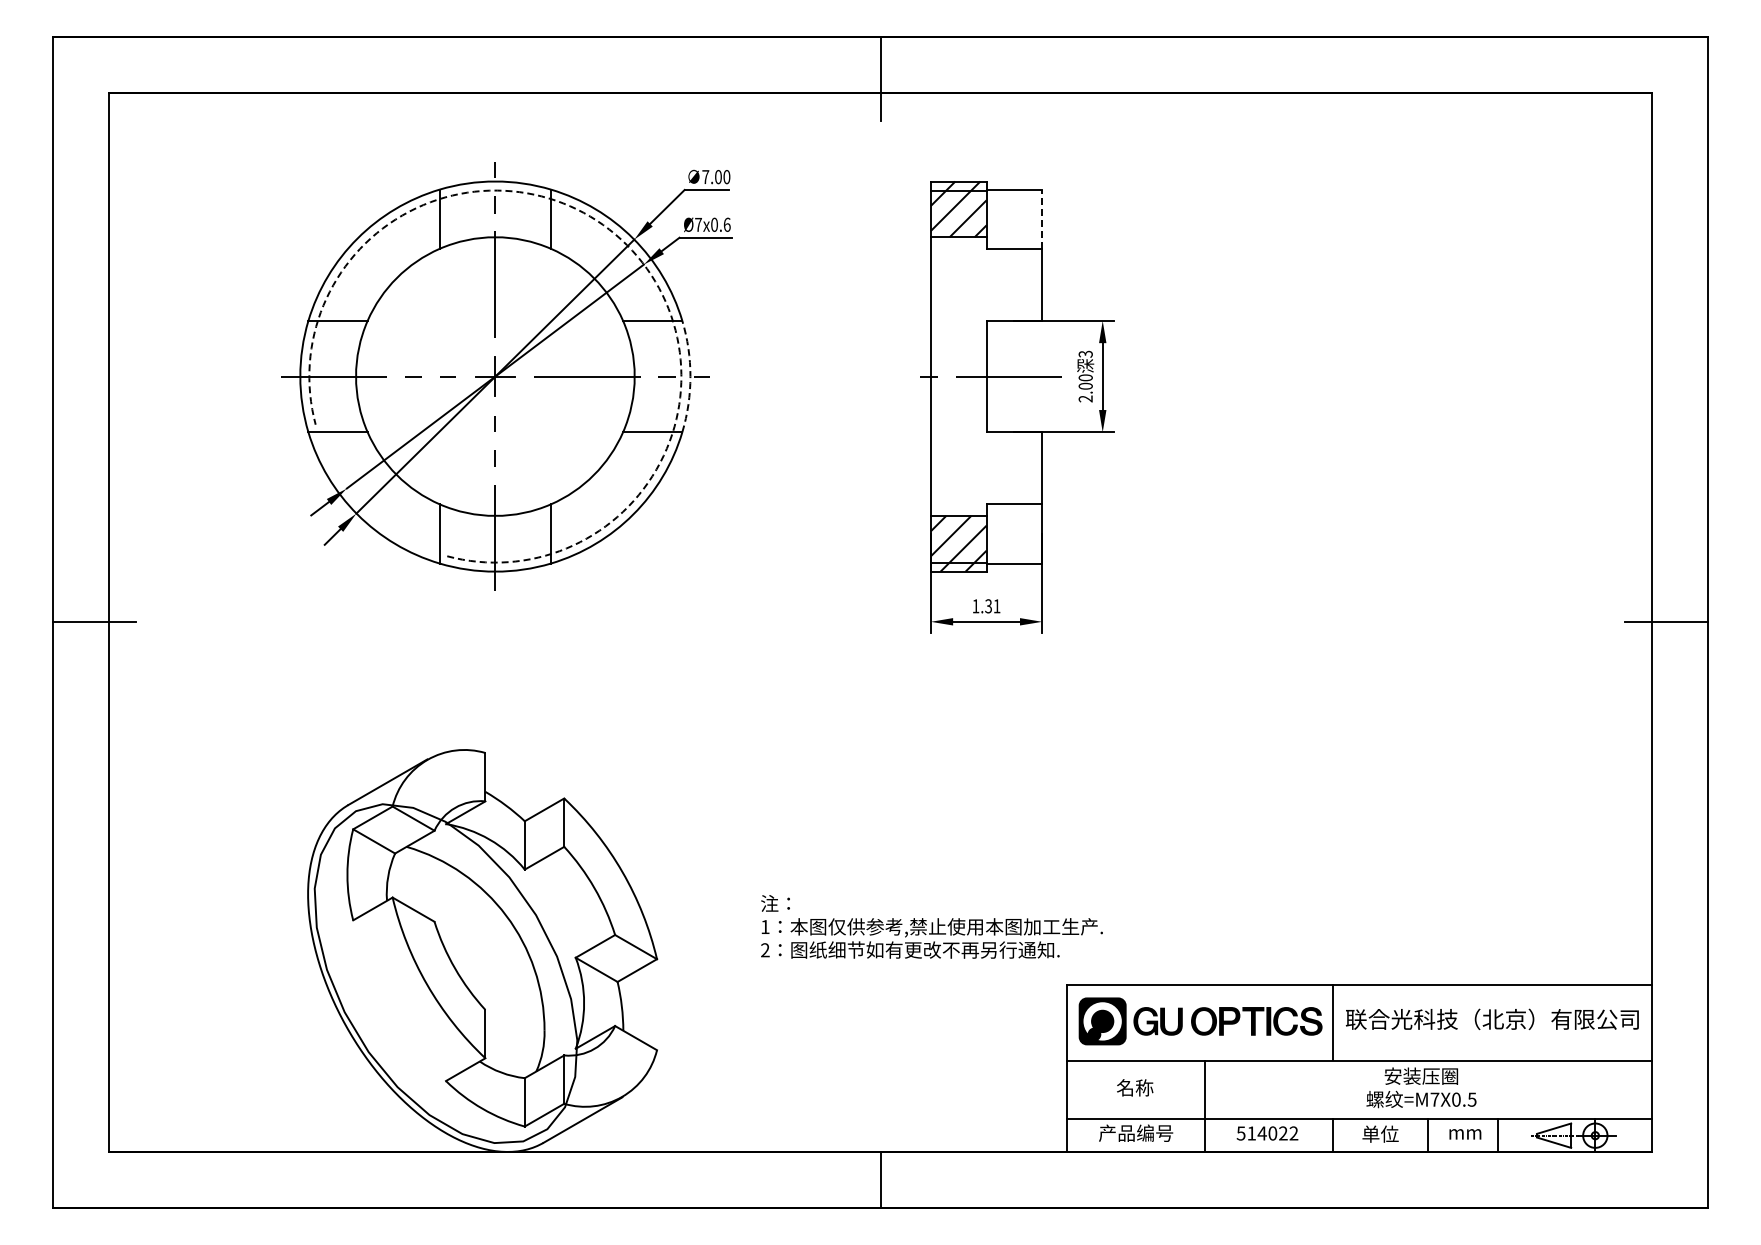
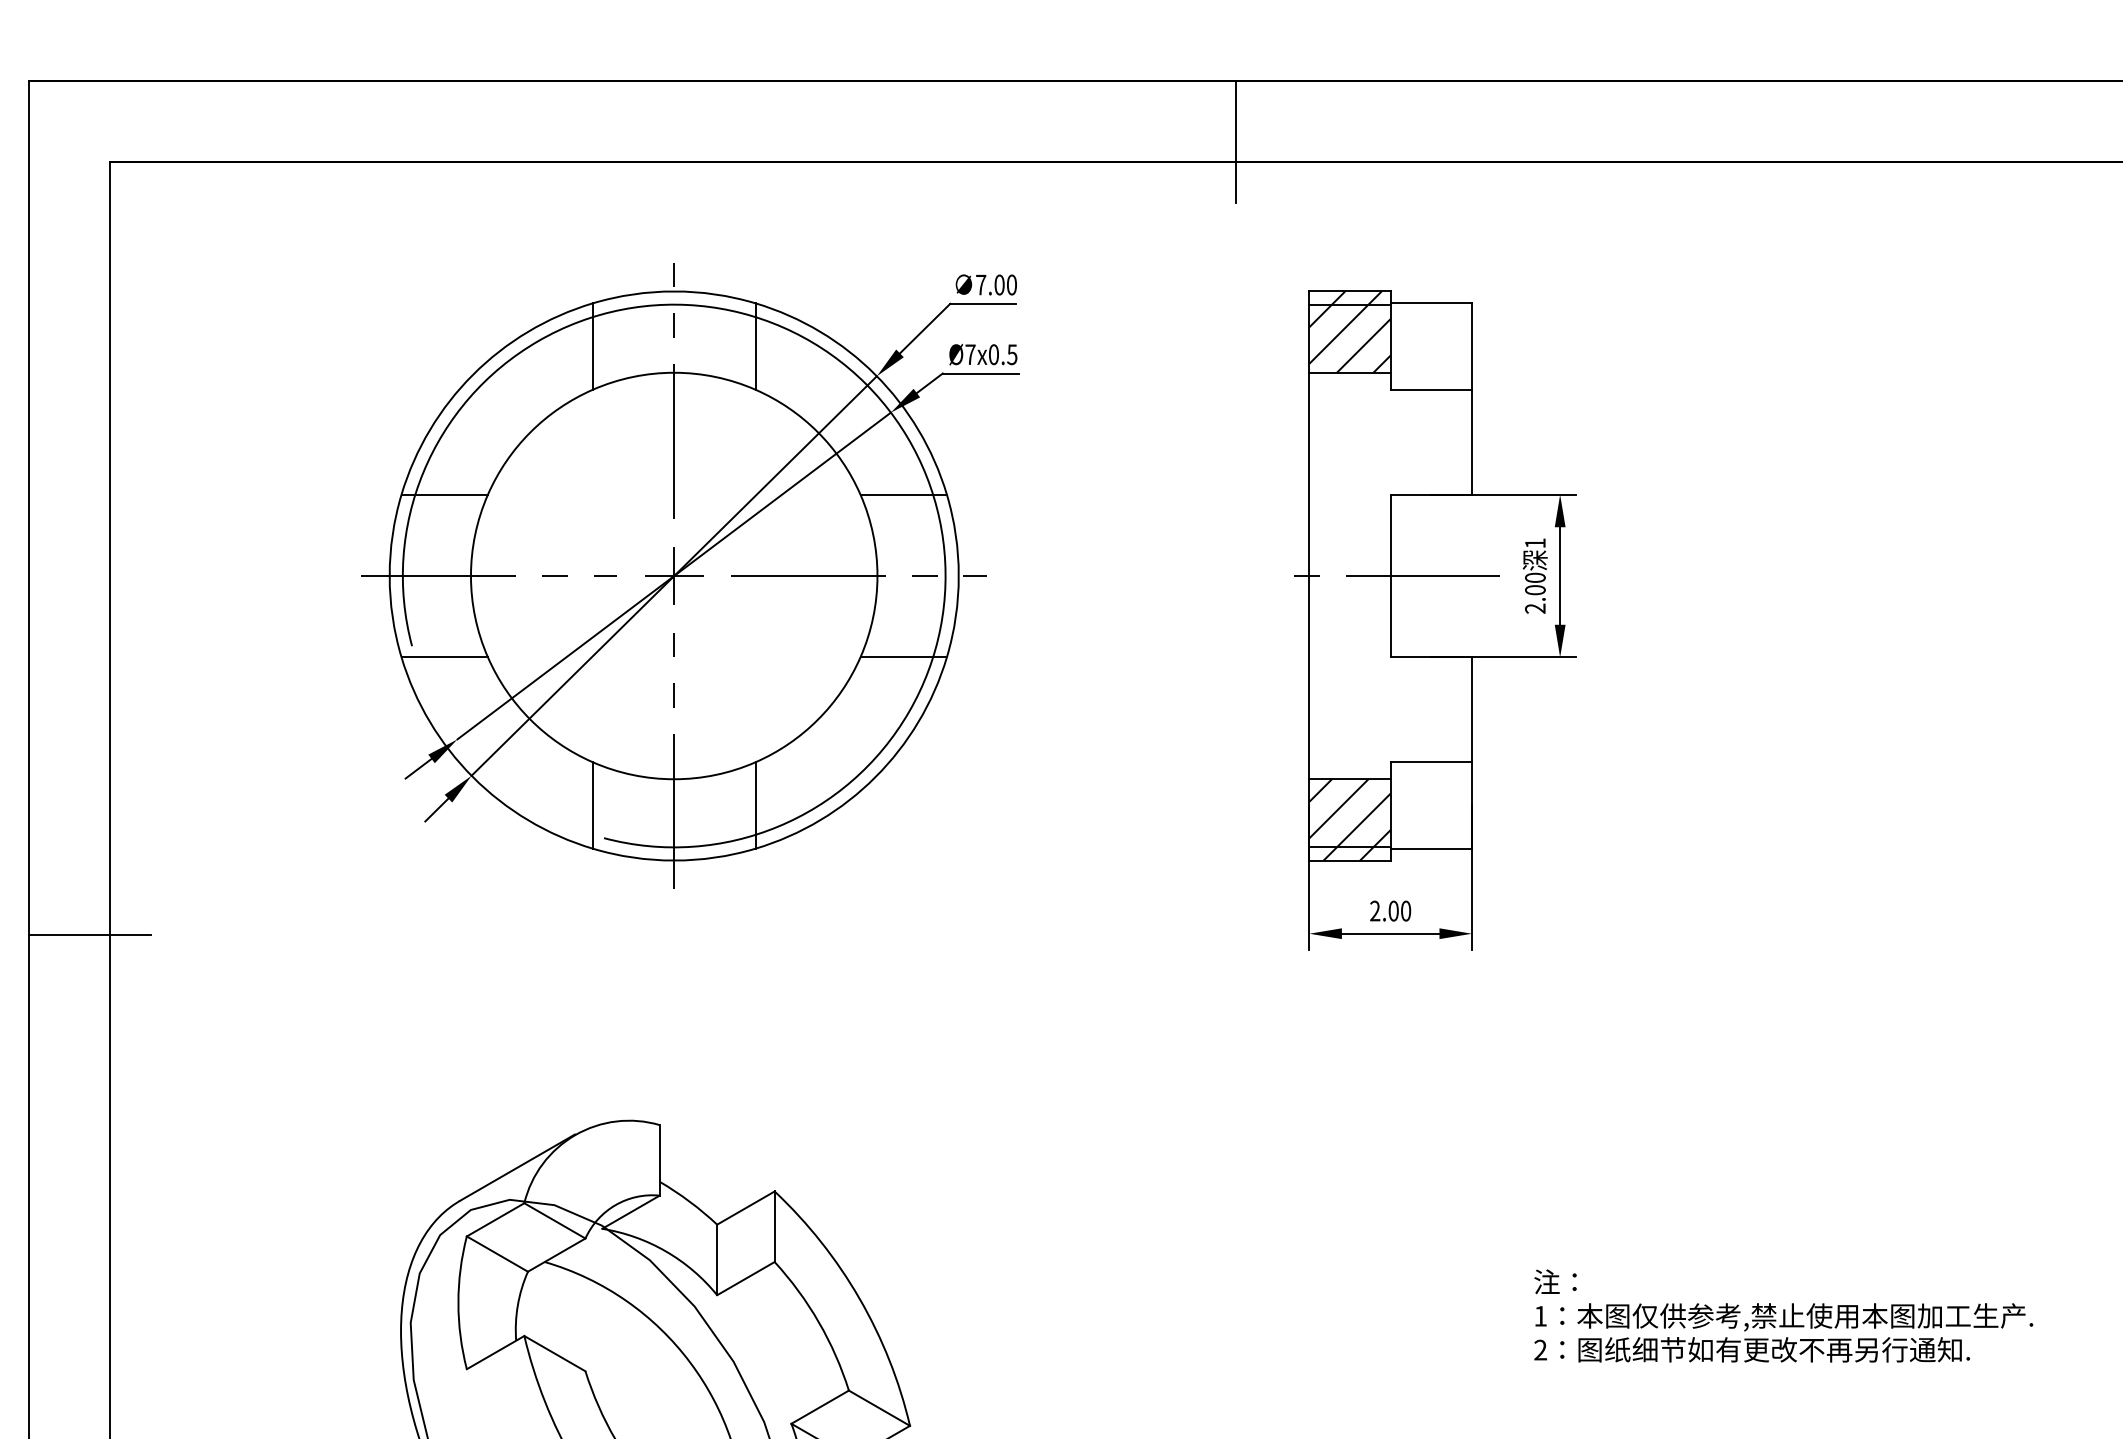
line: (1042, 219) -> (1472, 346), dashed -> solid
text: (726, 224) -> (1011, 354), Ø7x0.6 -> Ø7x0.5
arc: (626, 245) -> (865, 384), dashed -> solid
text: (1085, 353) -> (1535, 542), 3 -> 1
arc: (690, 376) -> (958, 575), dashed -> solid
text: (986, 606) -> (1390, 911), 1.31 -> 2.00
text: (931, 926) -> (1783, 1315), moved

